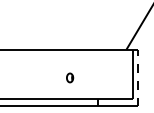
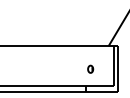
part: (69, 76) -> (90, 68), moved
line: (138, 76) -> (118, 68), dashed -> solid

